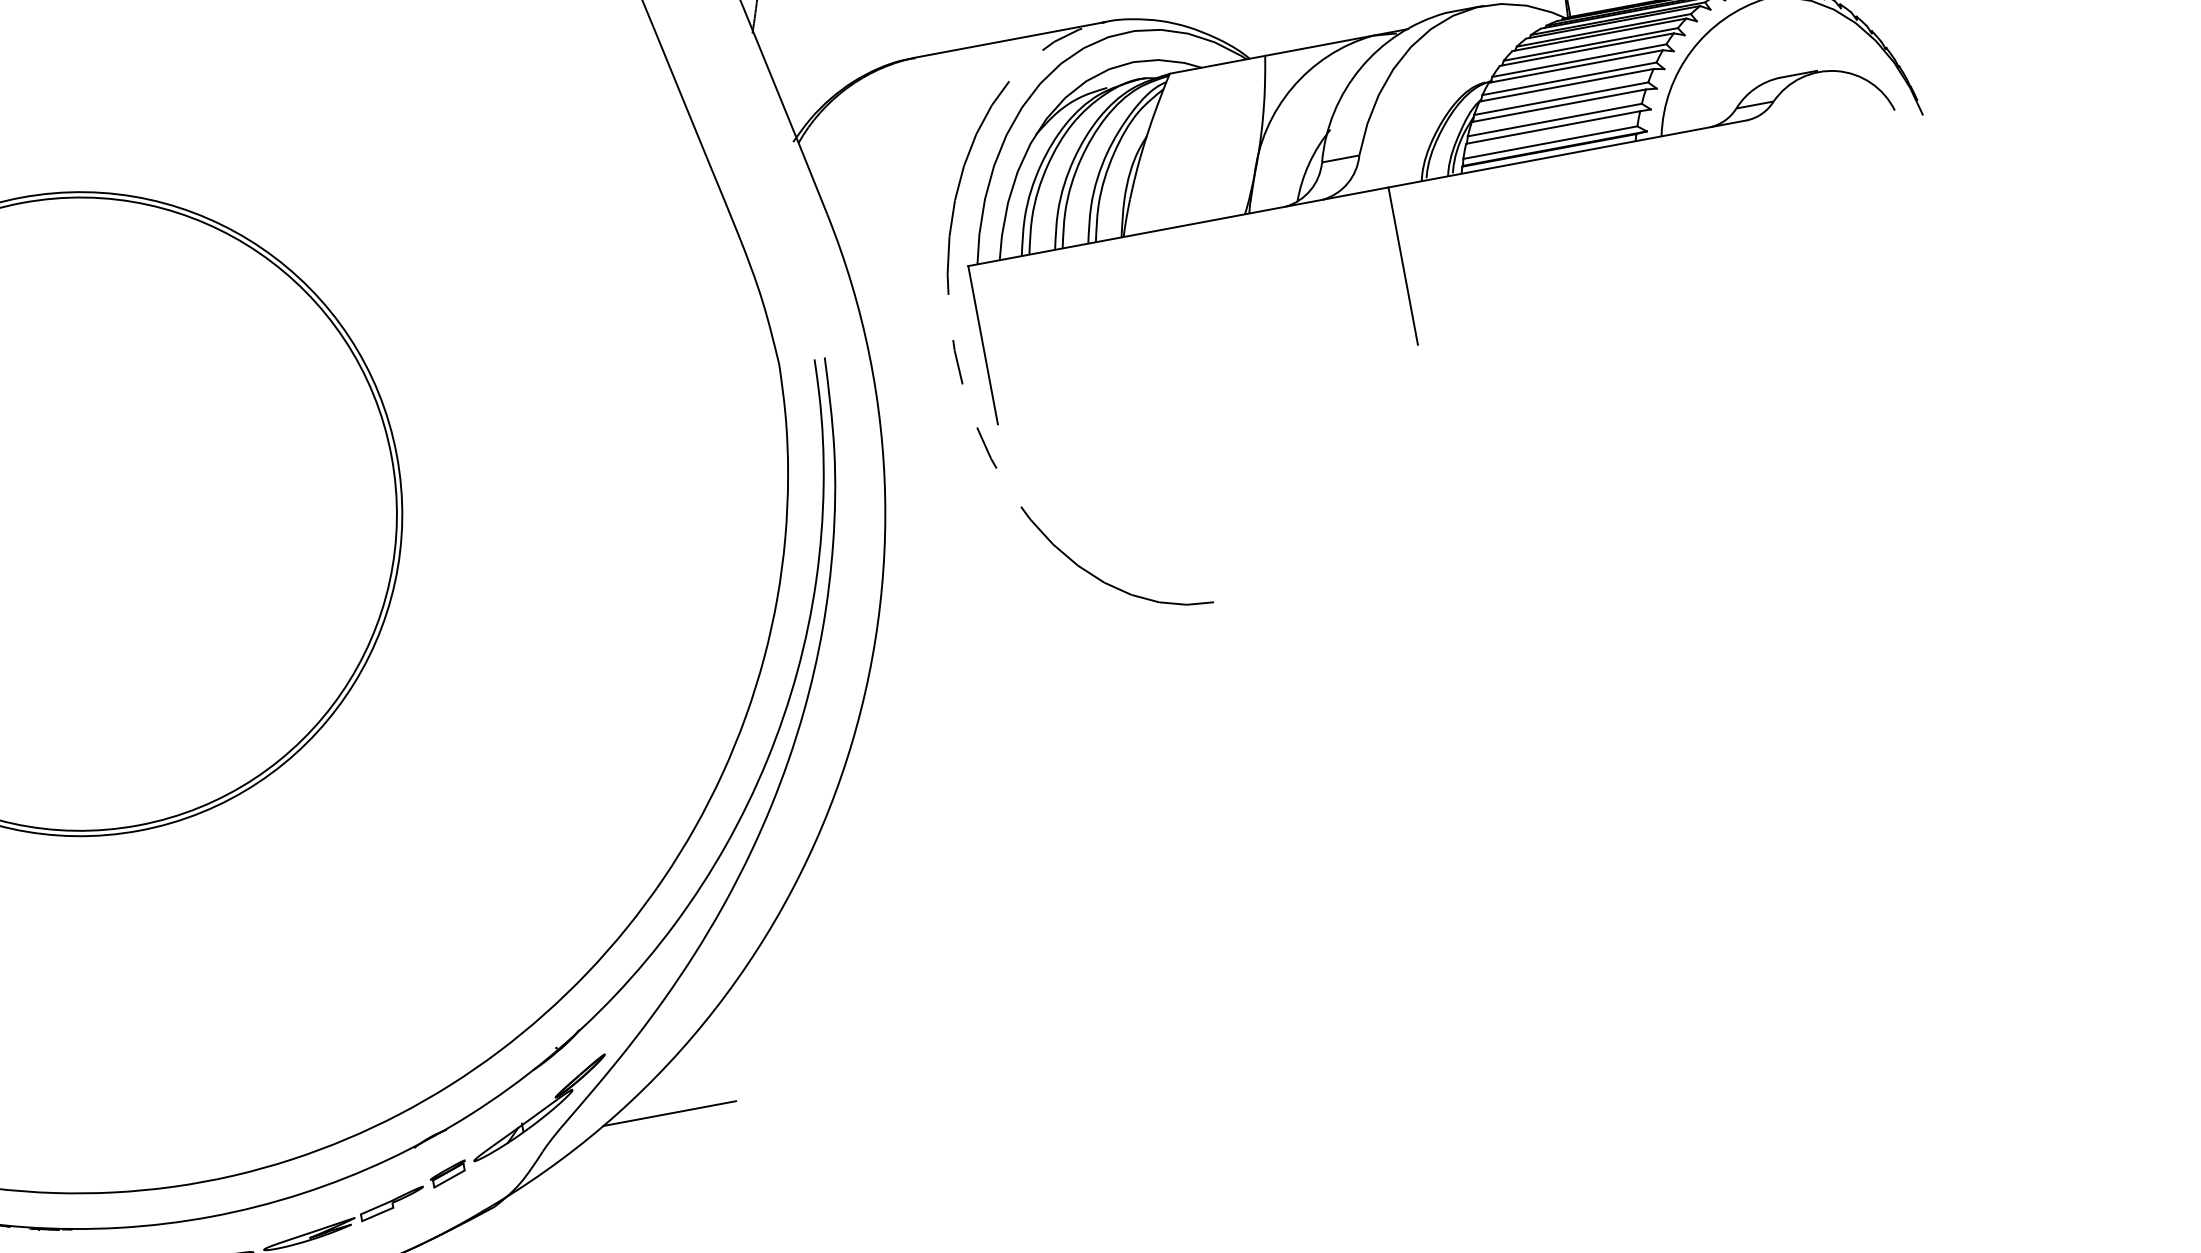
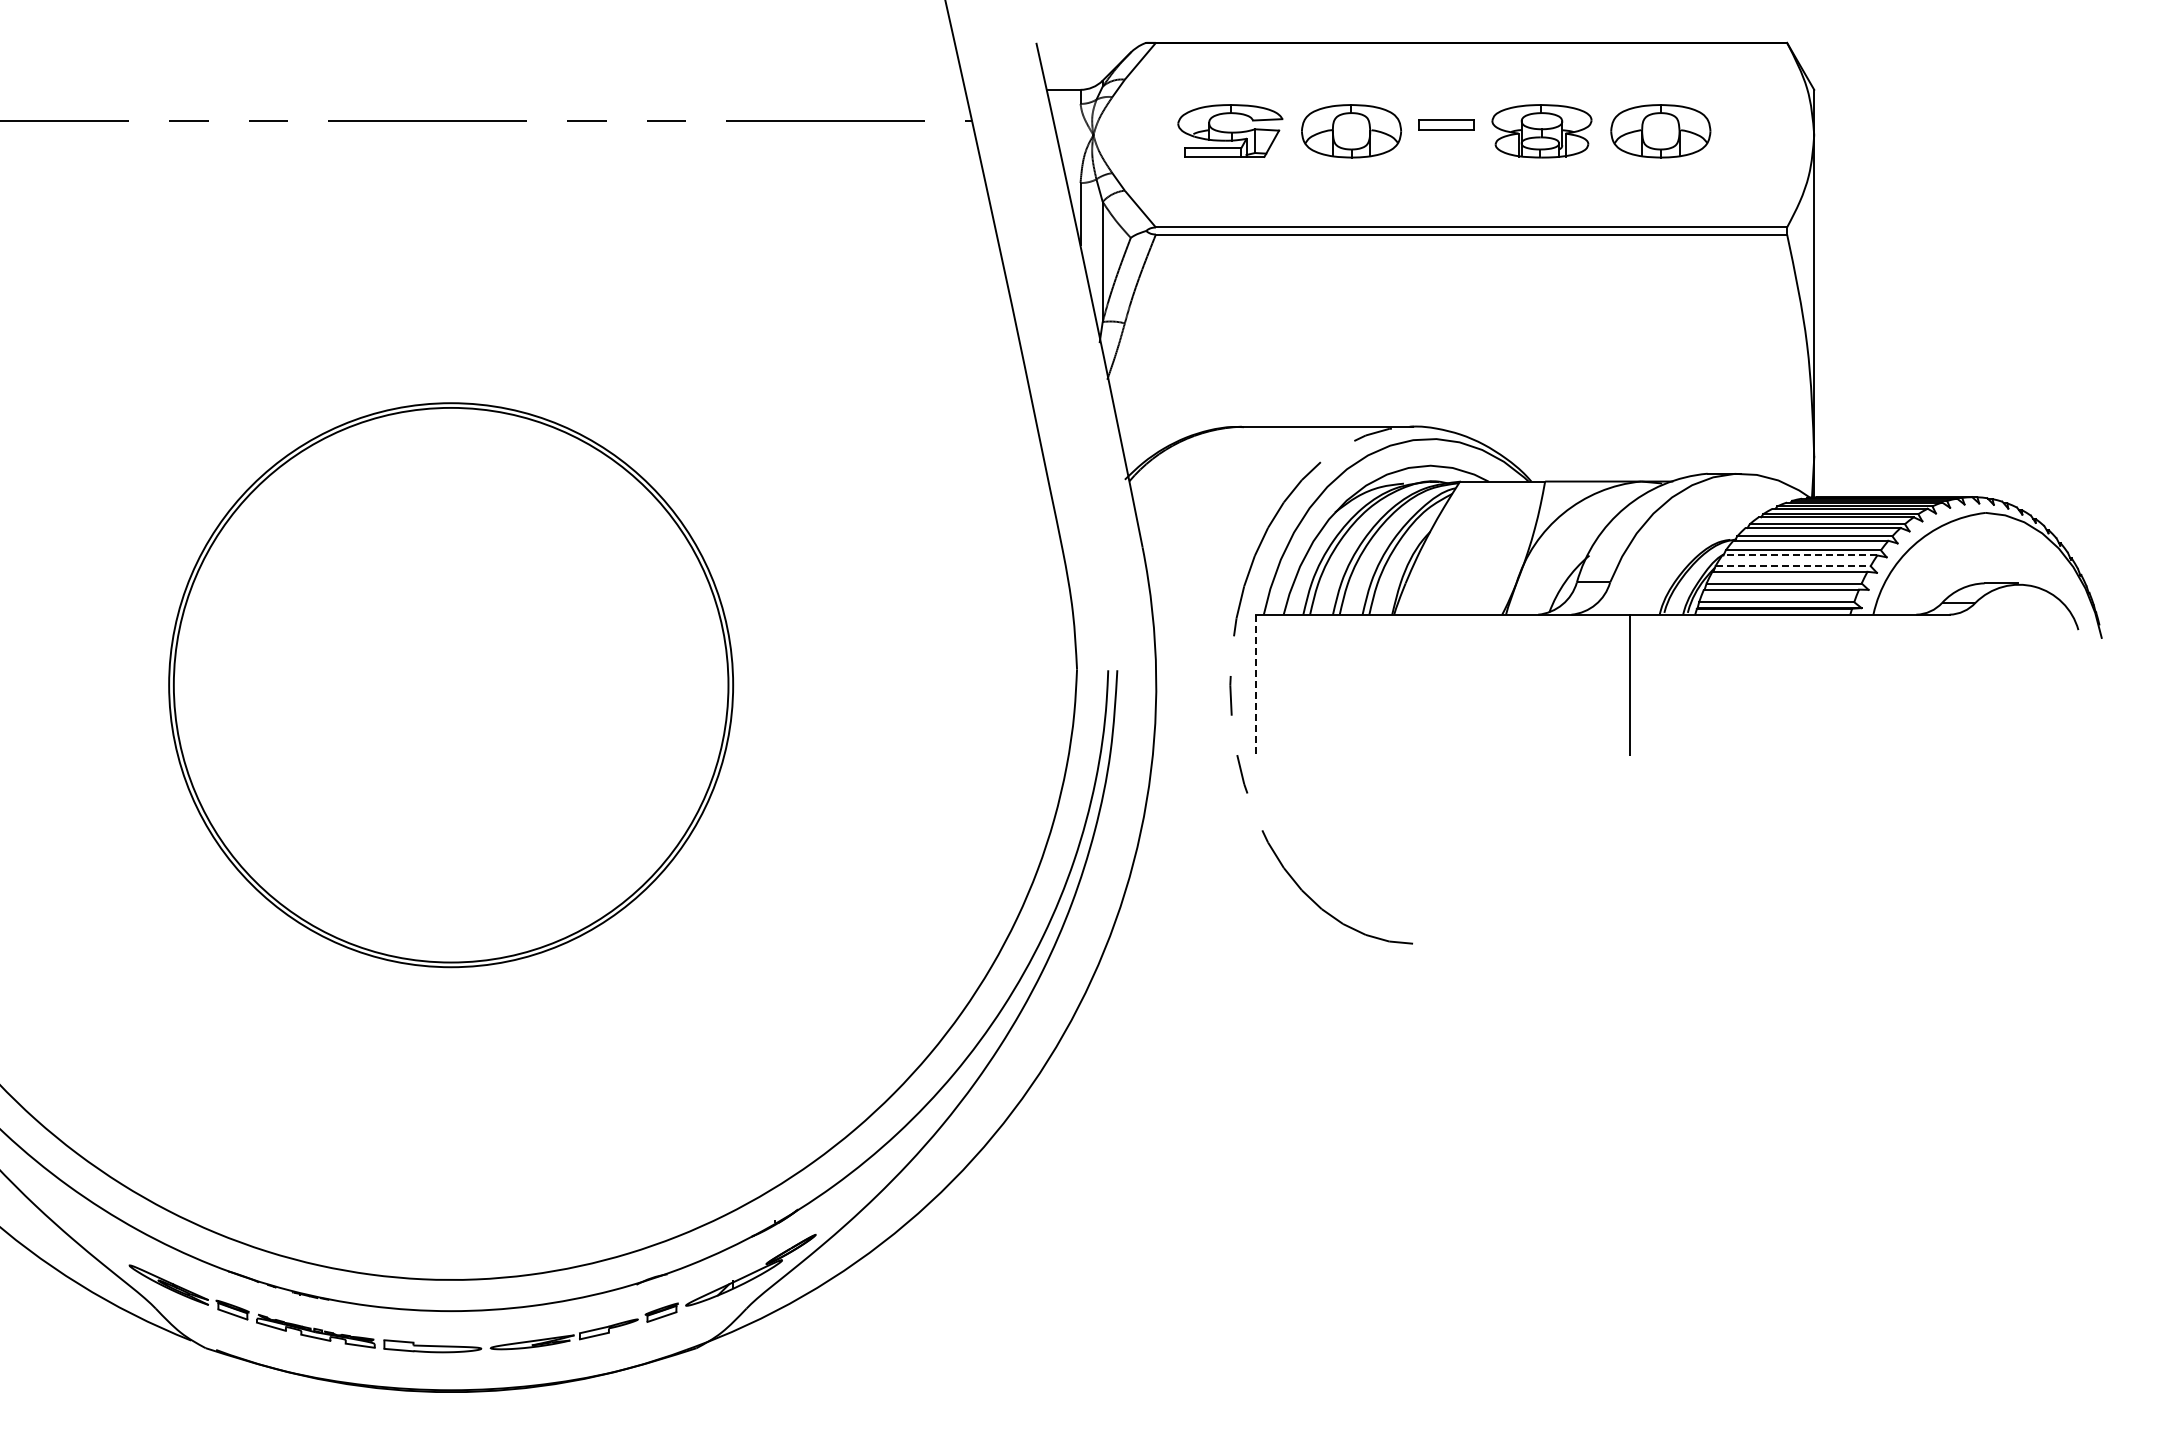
line: (1566, 85) -> (1799, 555), solid -> dashed
line: (1561, 99) -> (1793, 566), solid -> dashed
line: (982, 345) -> (1255, 685), solid -> dashed
line: (669, 1113) -> (861, 1296), removed

